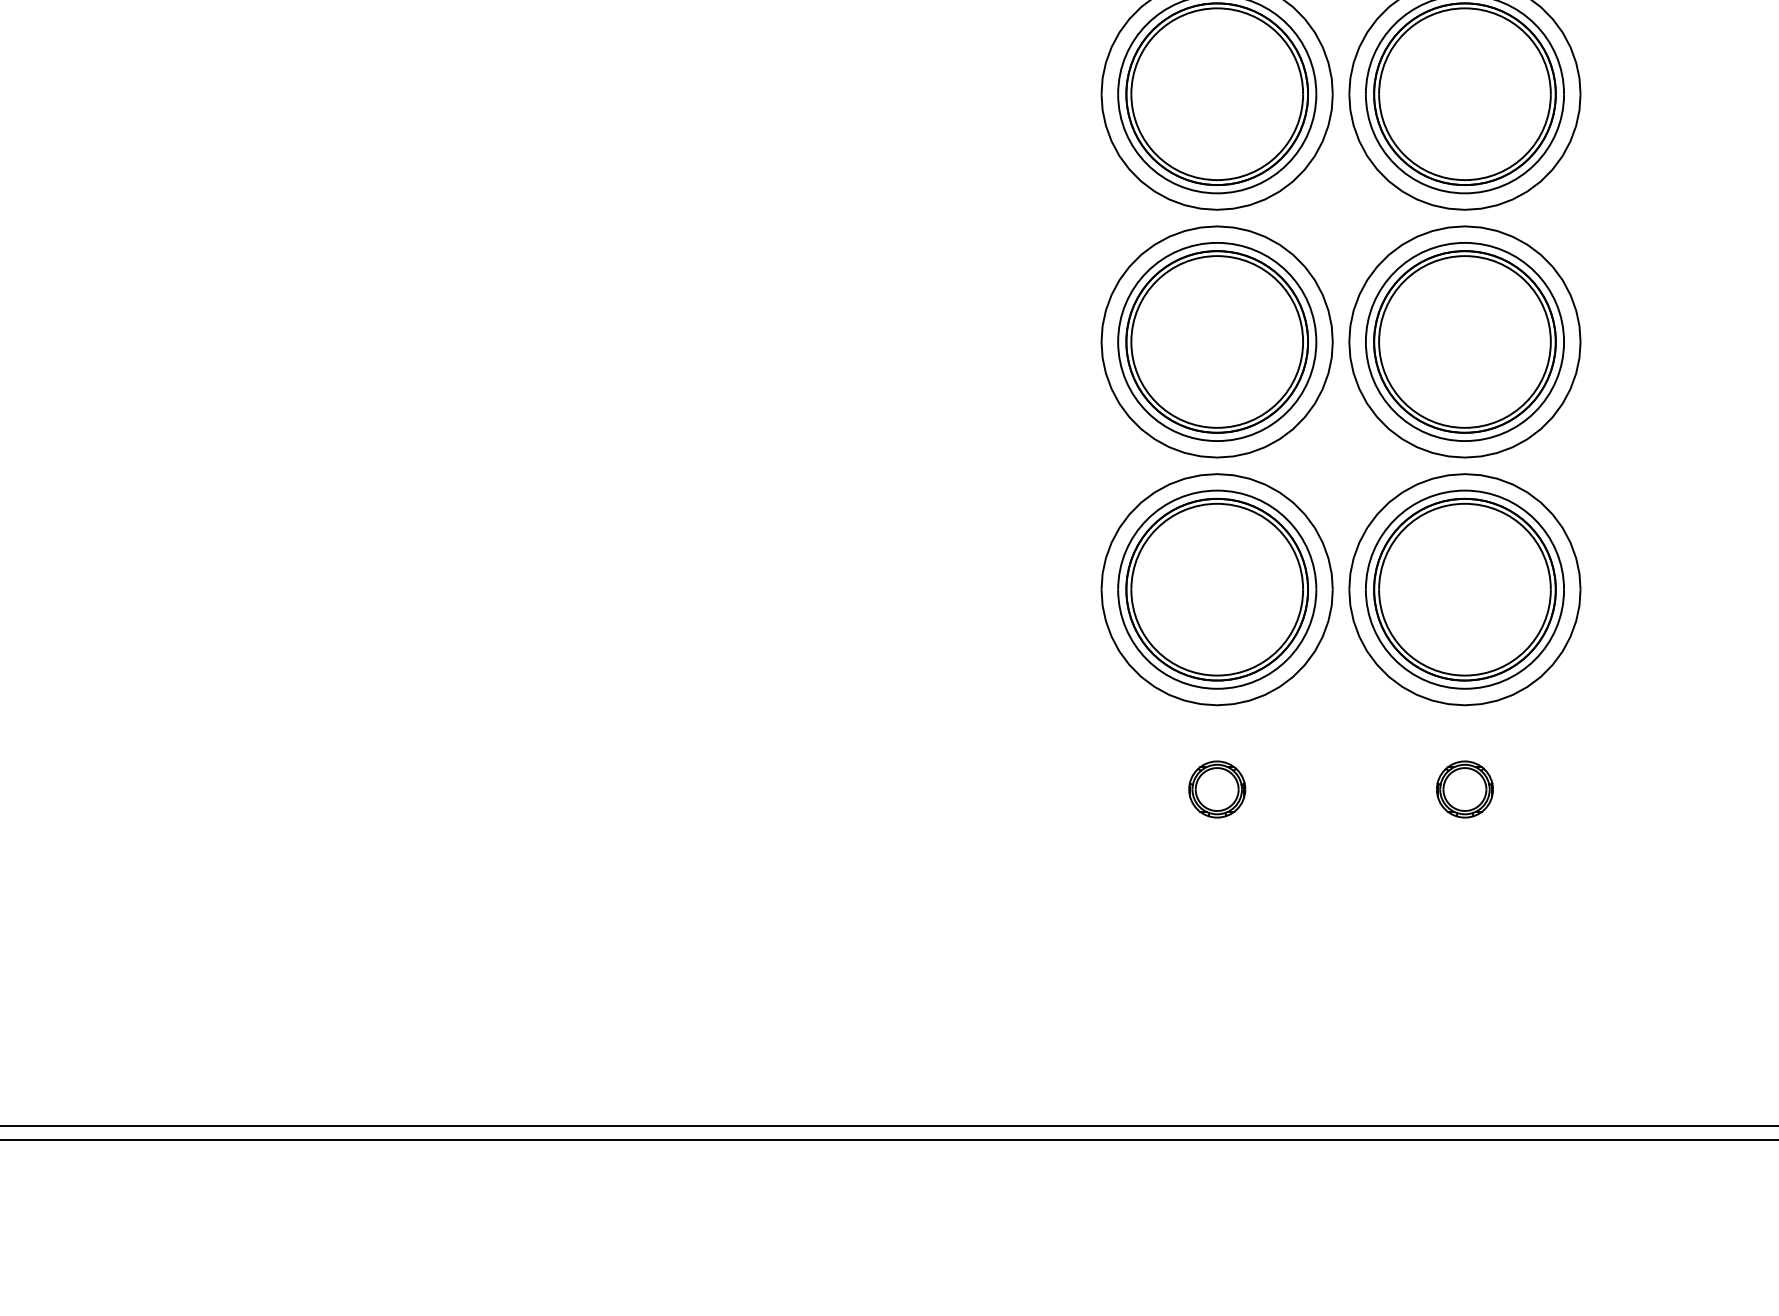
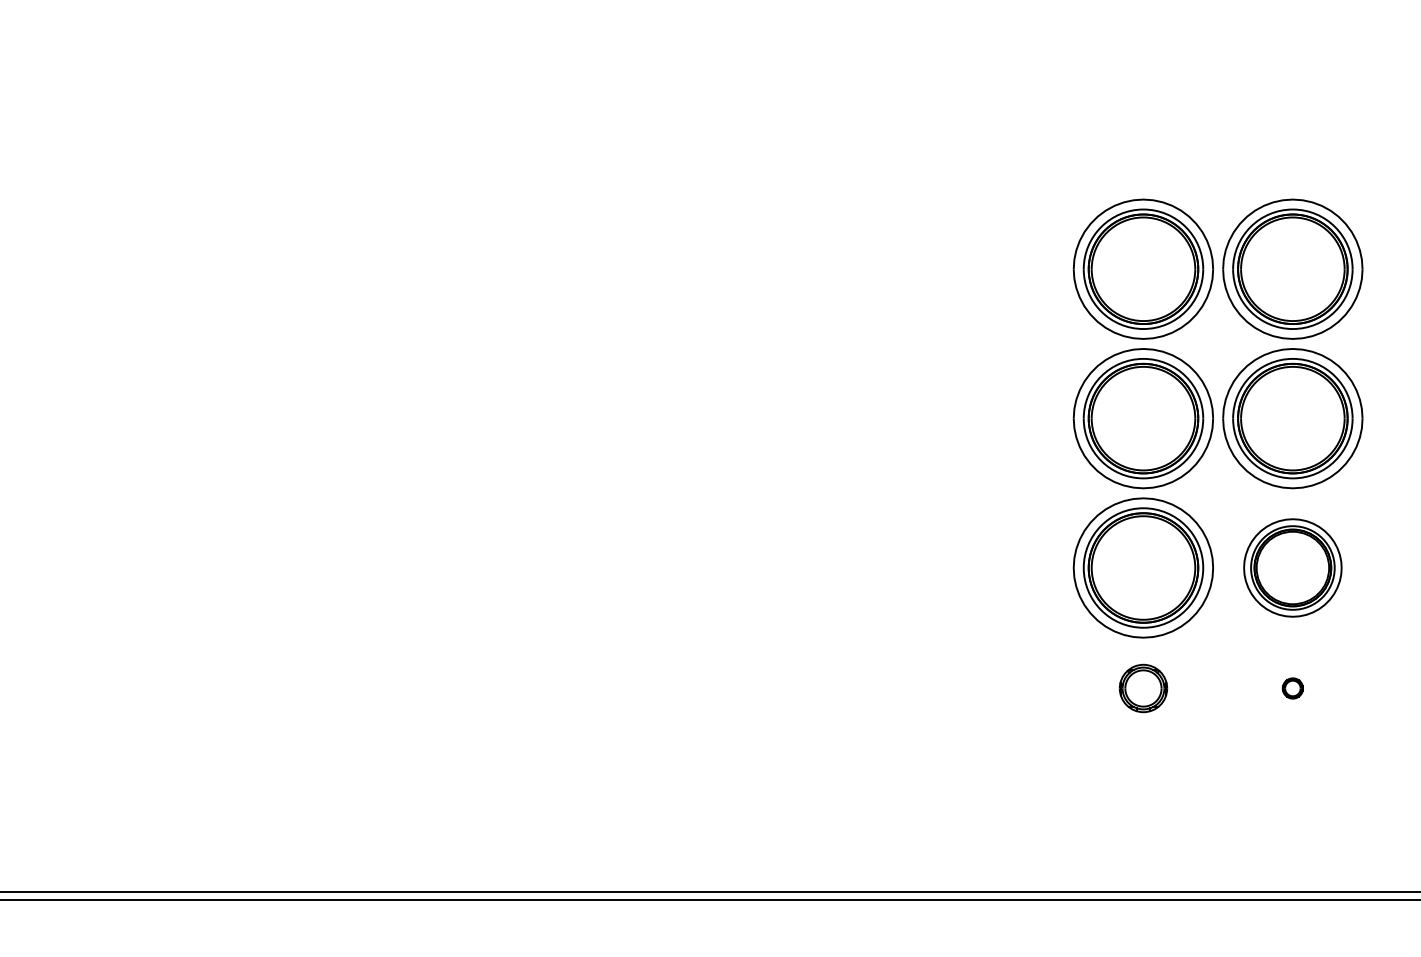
part: (1464, 588) -> (1292, 567), size x0.7
part: (1217, 789) -> (1143, 688), size x1.4
part: (1464, 789) -> (1292, 688), size x0.6

